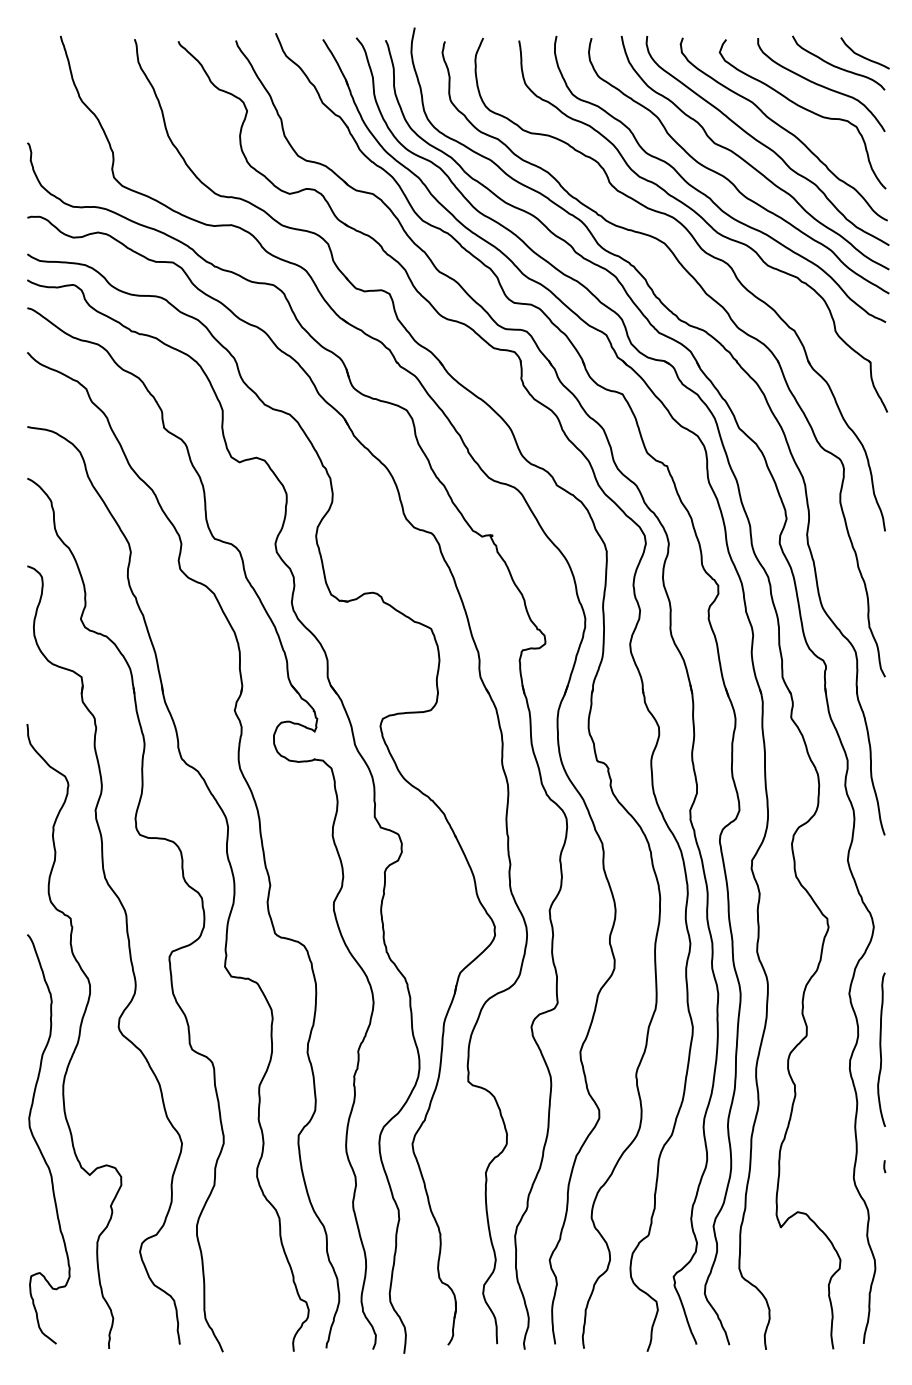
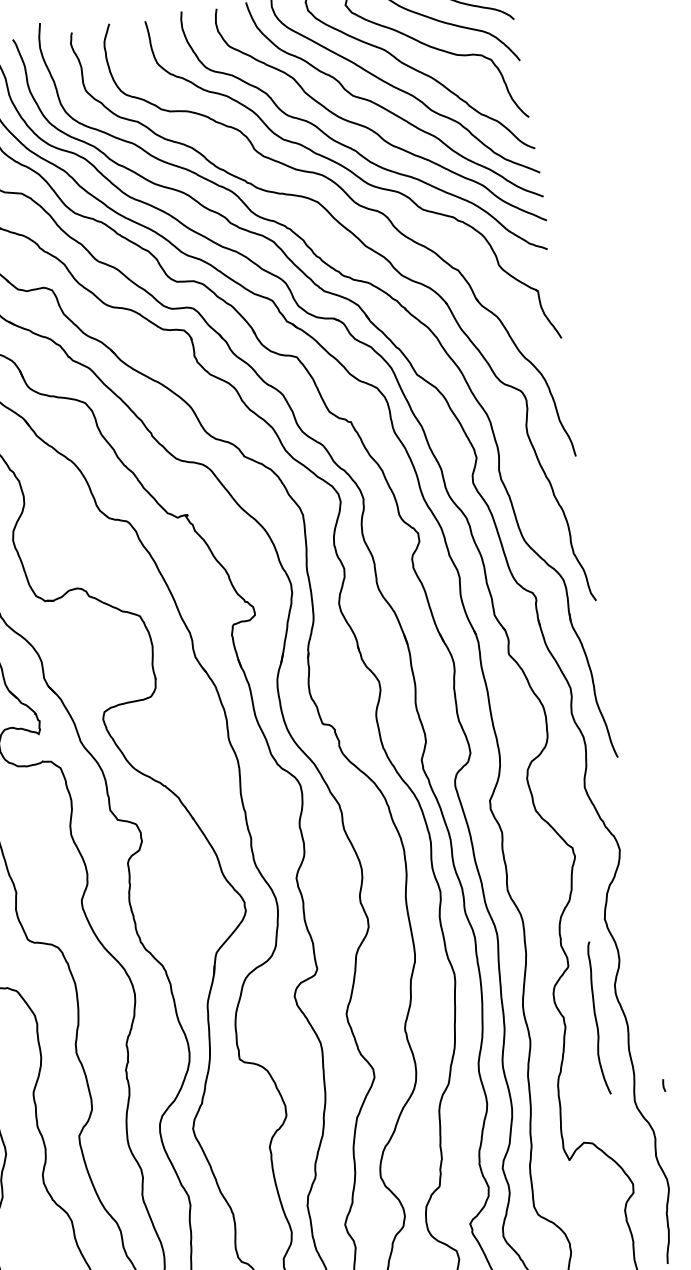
curve: (881, 1049) -> (596, 1018), moved

